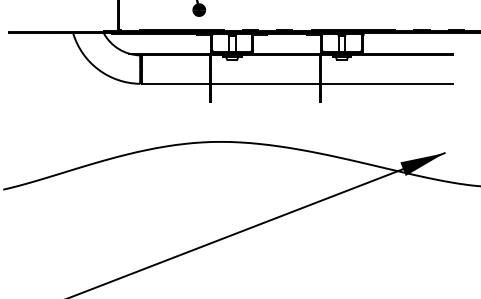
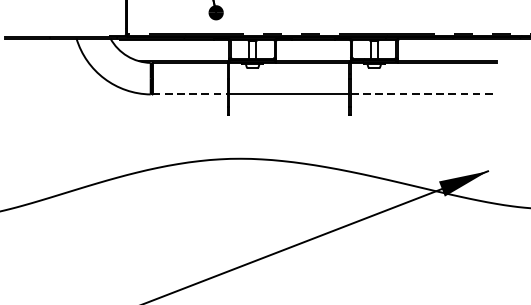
line: (175, 83) -> (189, 94), solid -> dashed
line: (386, 83) -> (423, 94), solid -> dashed

